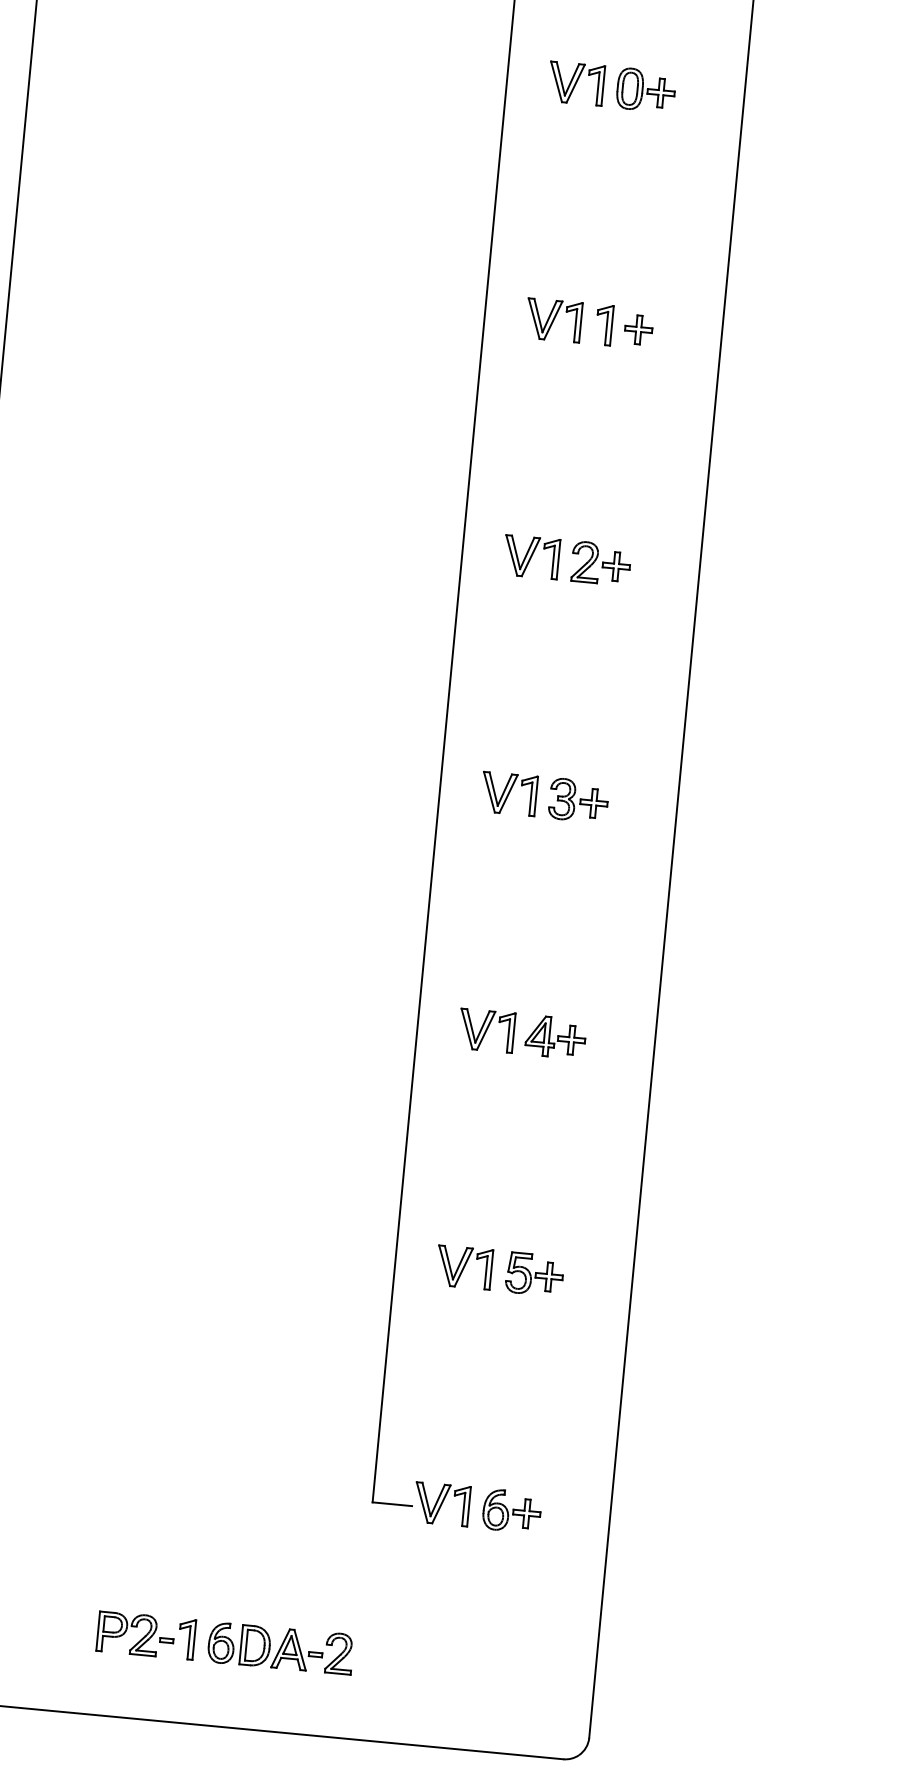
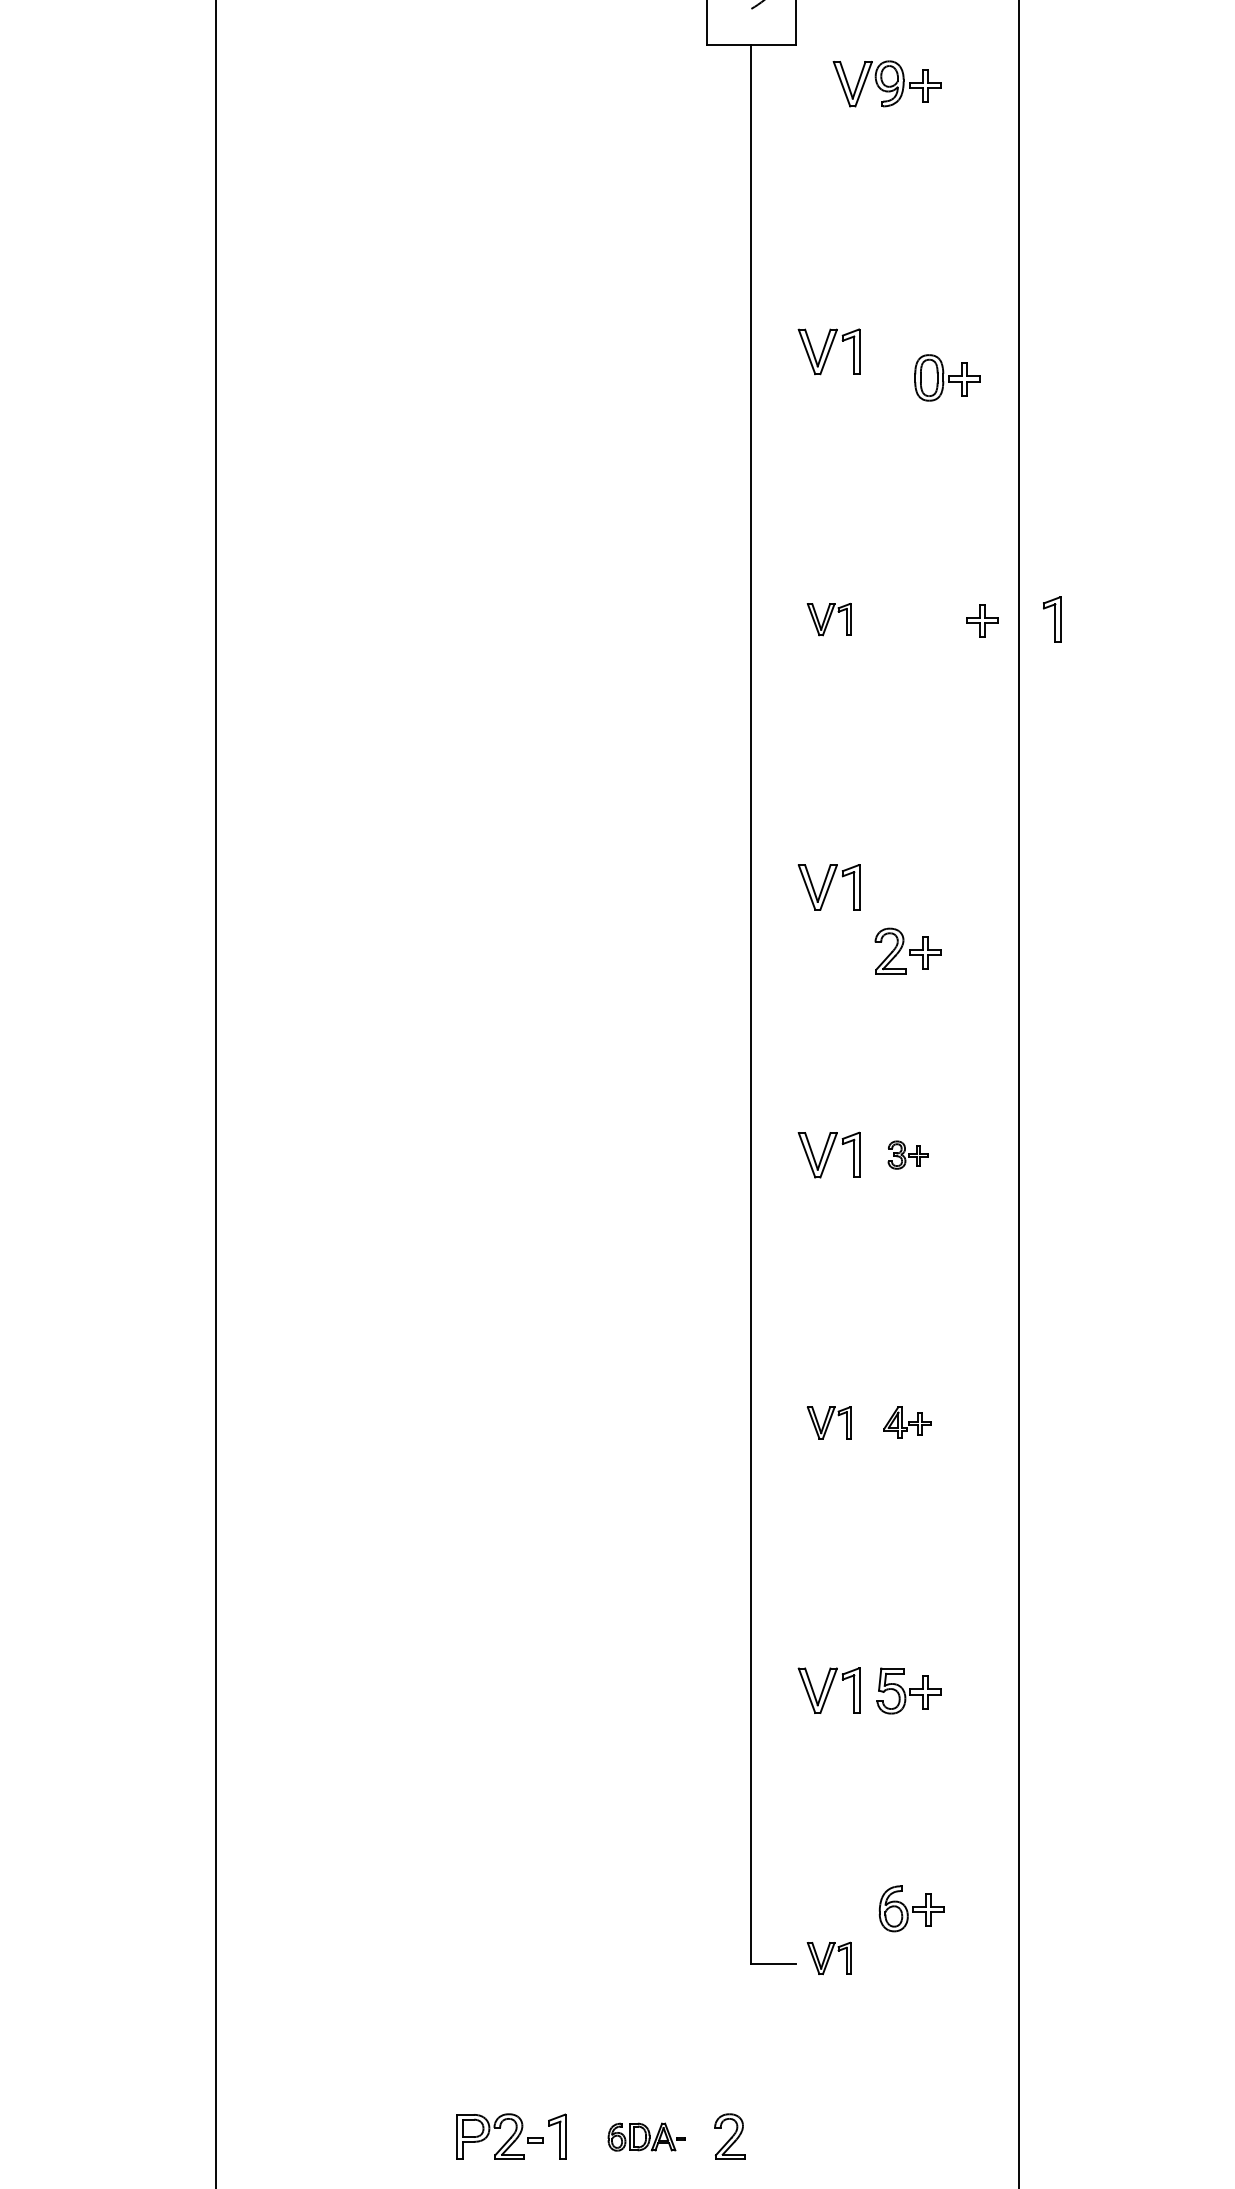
part: (646, 89) -> (947, 377), moved
part: (553, 320) -> (828, 619), size x0.7
part: (604, 325) -> (1052, 619), moved
part: (638, 329) -> (982, 620), moved
part: (600, 562) -> (907, 950), moved
part: (578, 799) -> (907, 1154), size x0.6
part: (486, 1030) -> (828, 1422), size x0.7
part: (555, 1036) -> (907, 1422), size x0.7
part: (441, 1504) -> (828, 1958), size x0.7
part: (511, 1510) -> (911, 1908), moved
part: (265, 1646) -> (646, 2136), size x0.6

